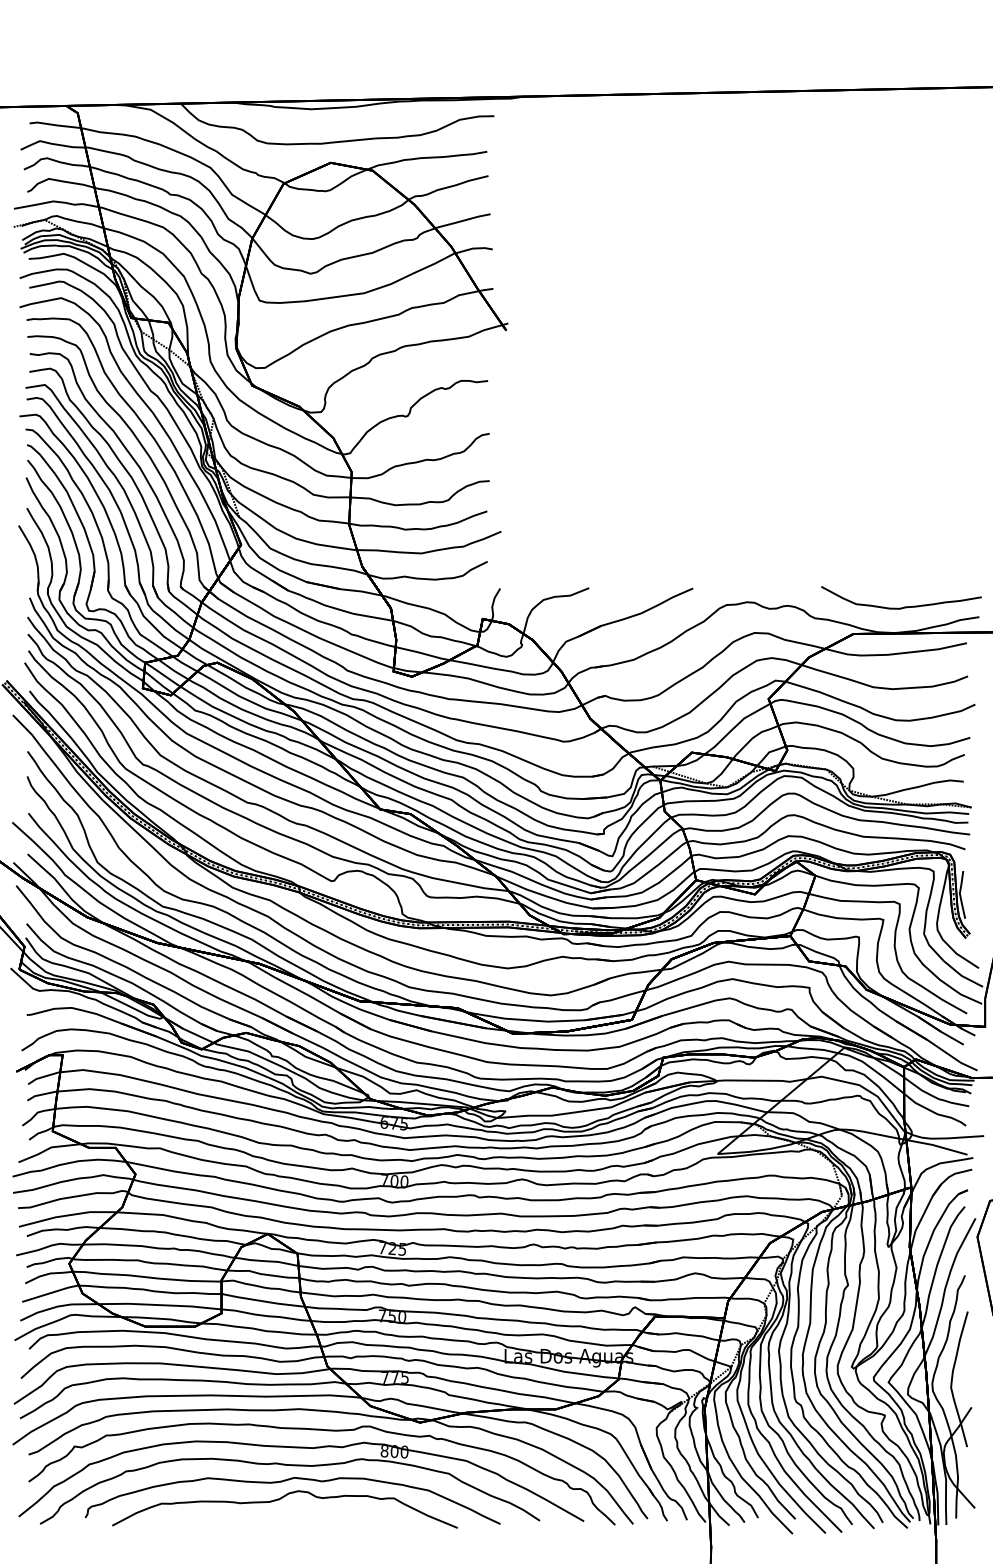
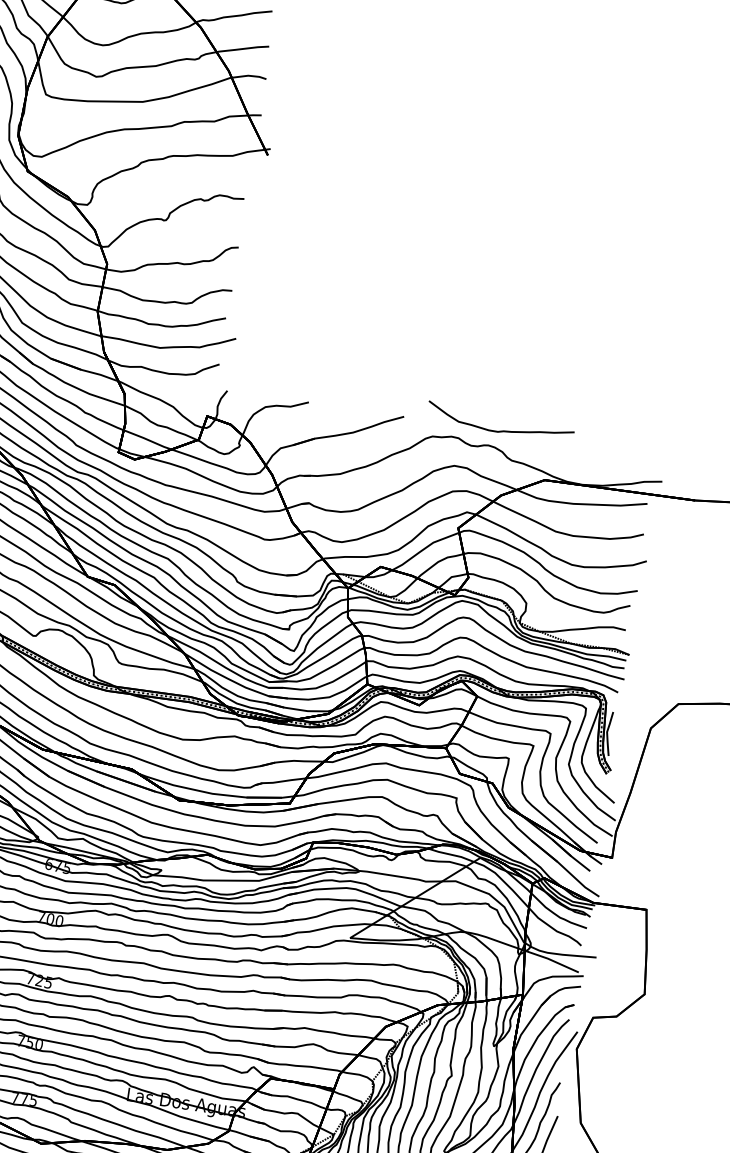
curve: (904, 606) -> (502, 430), moved

